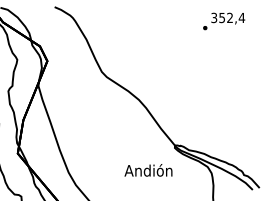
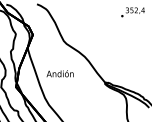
text: (147, 169) -> (59, 73), moved

